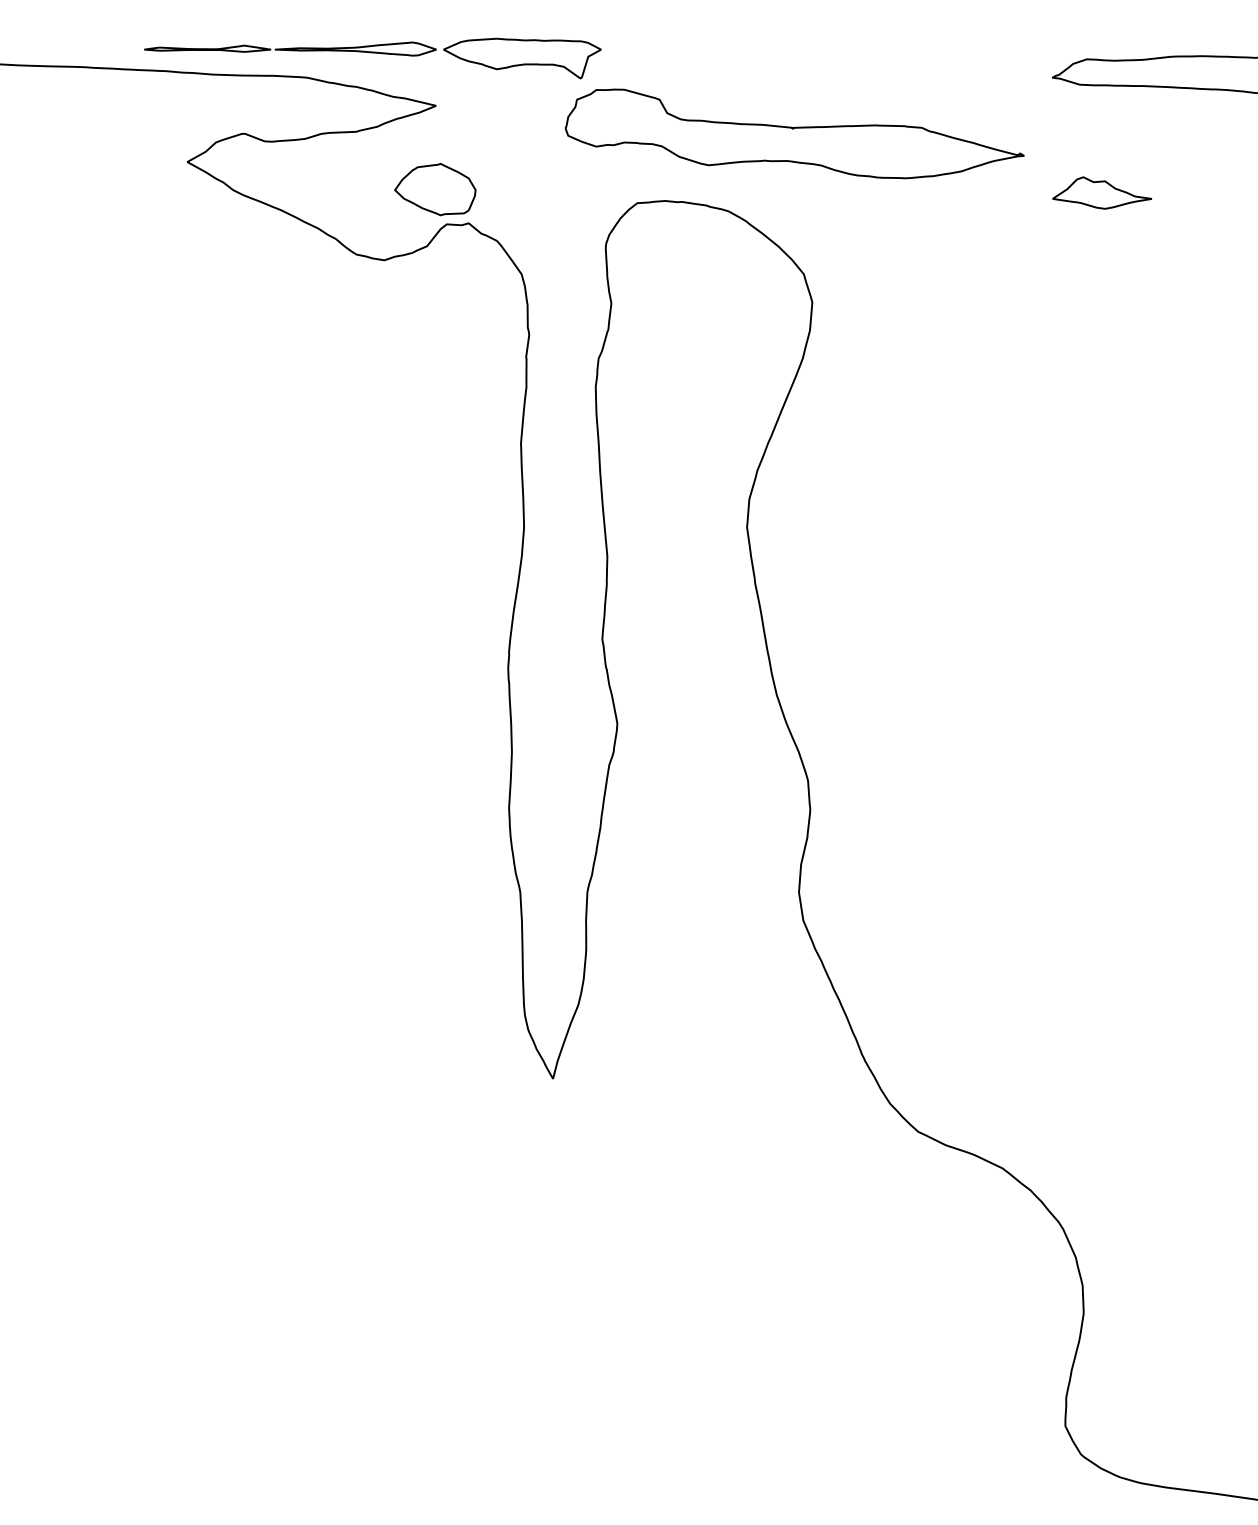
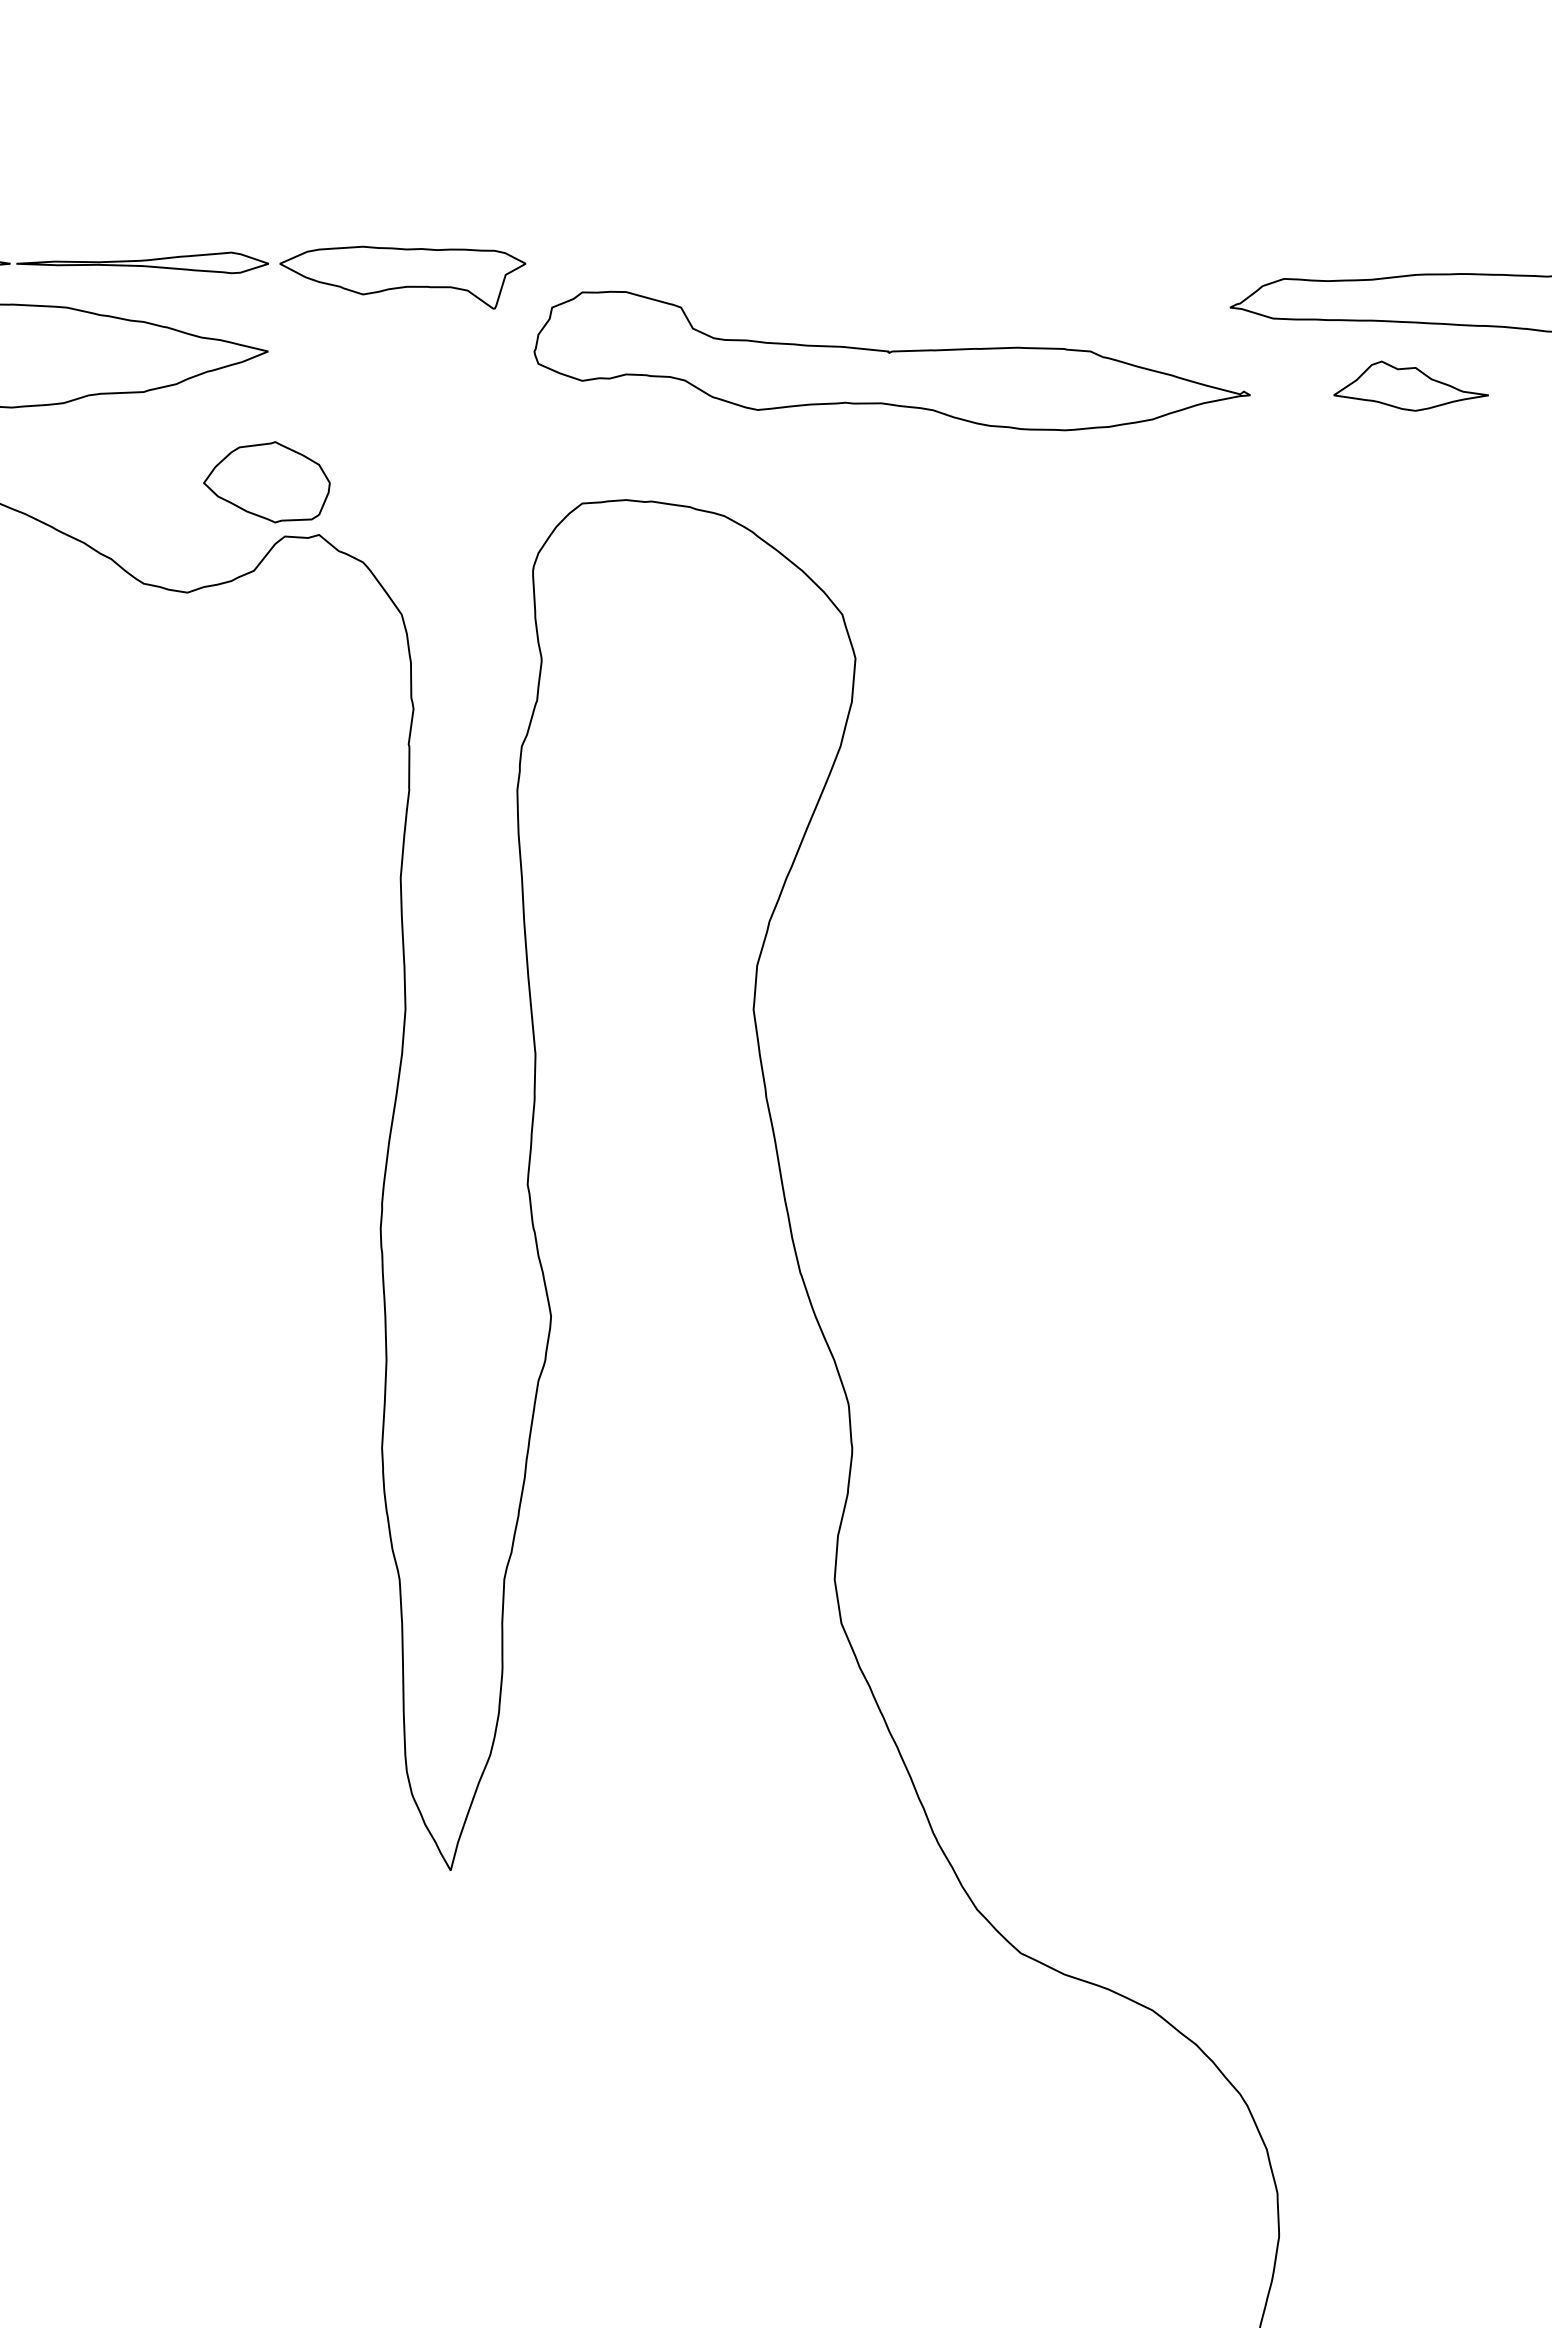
part: (794, 133) -> (891, 360), moved
part: (1101, 192) -> (1409, 385), moved

